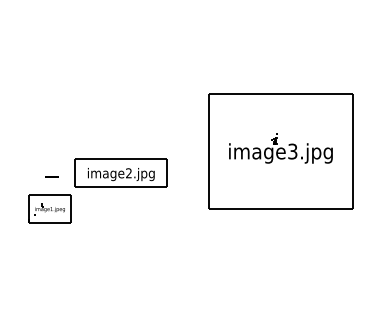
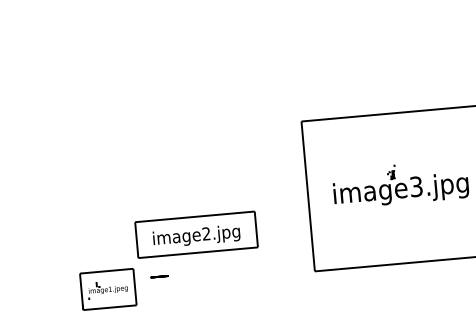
line: (51, 176) -> (158, 276), moved

